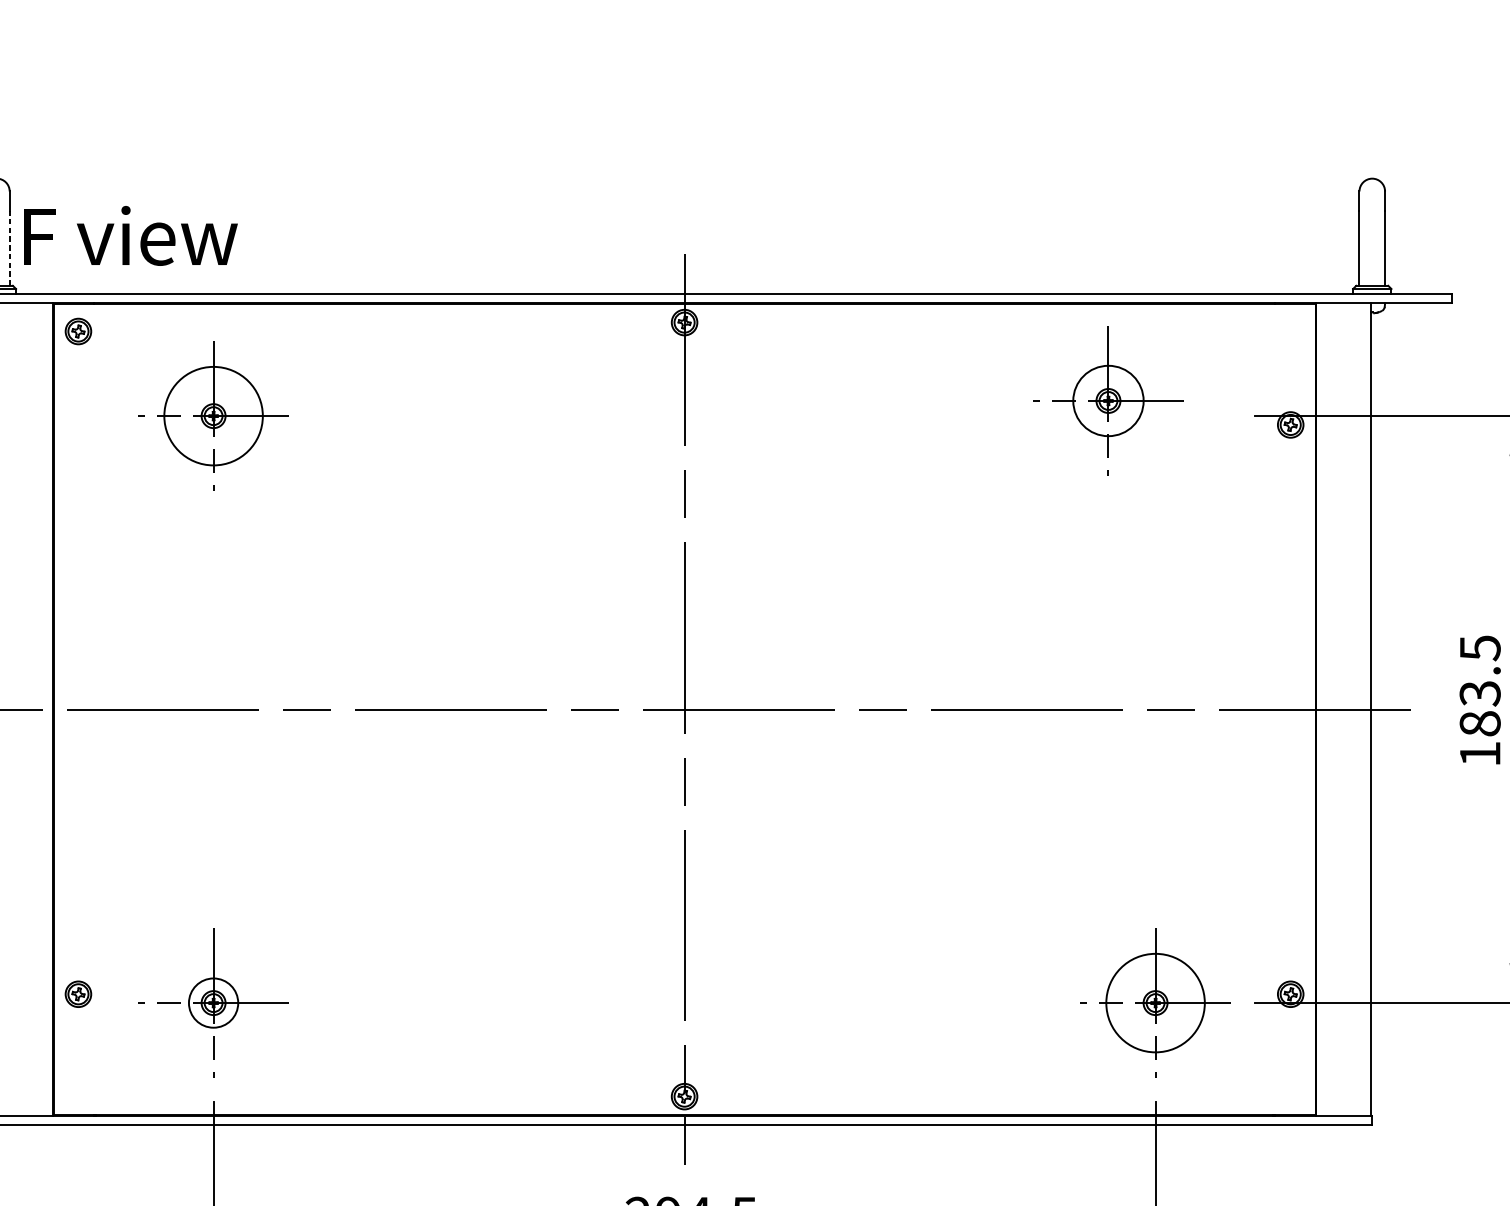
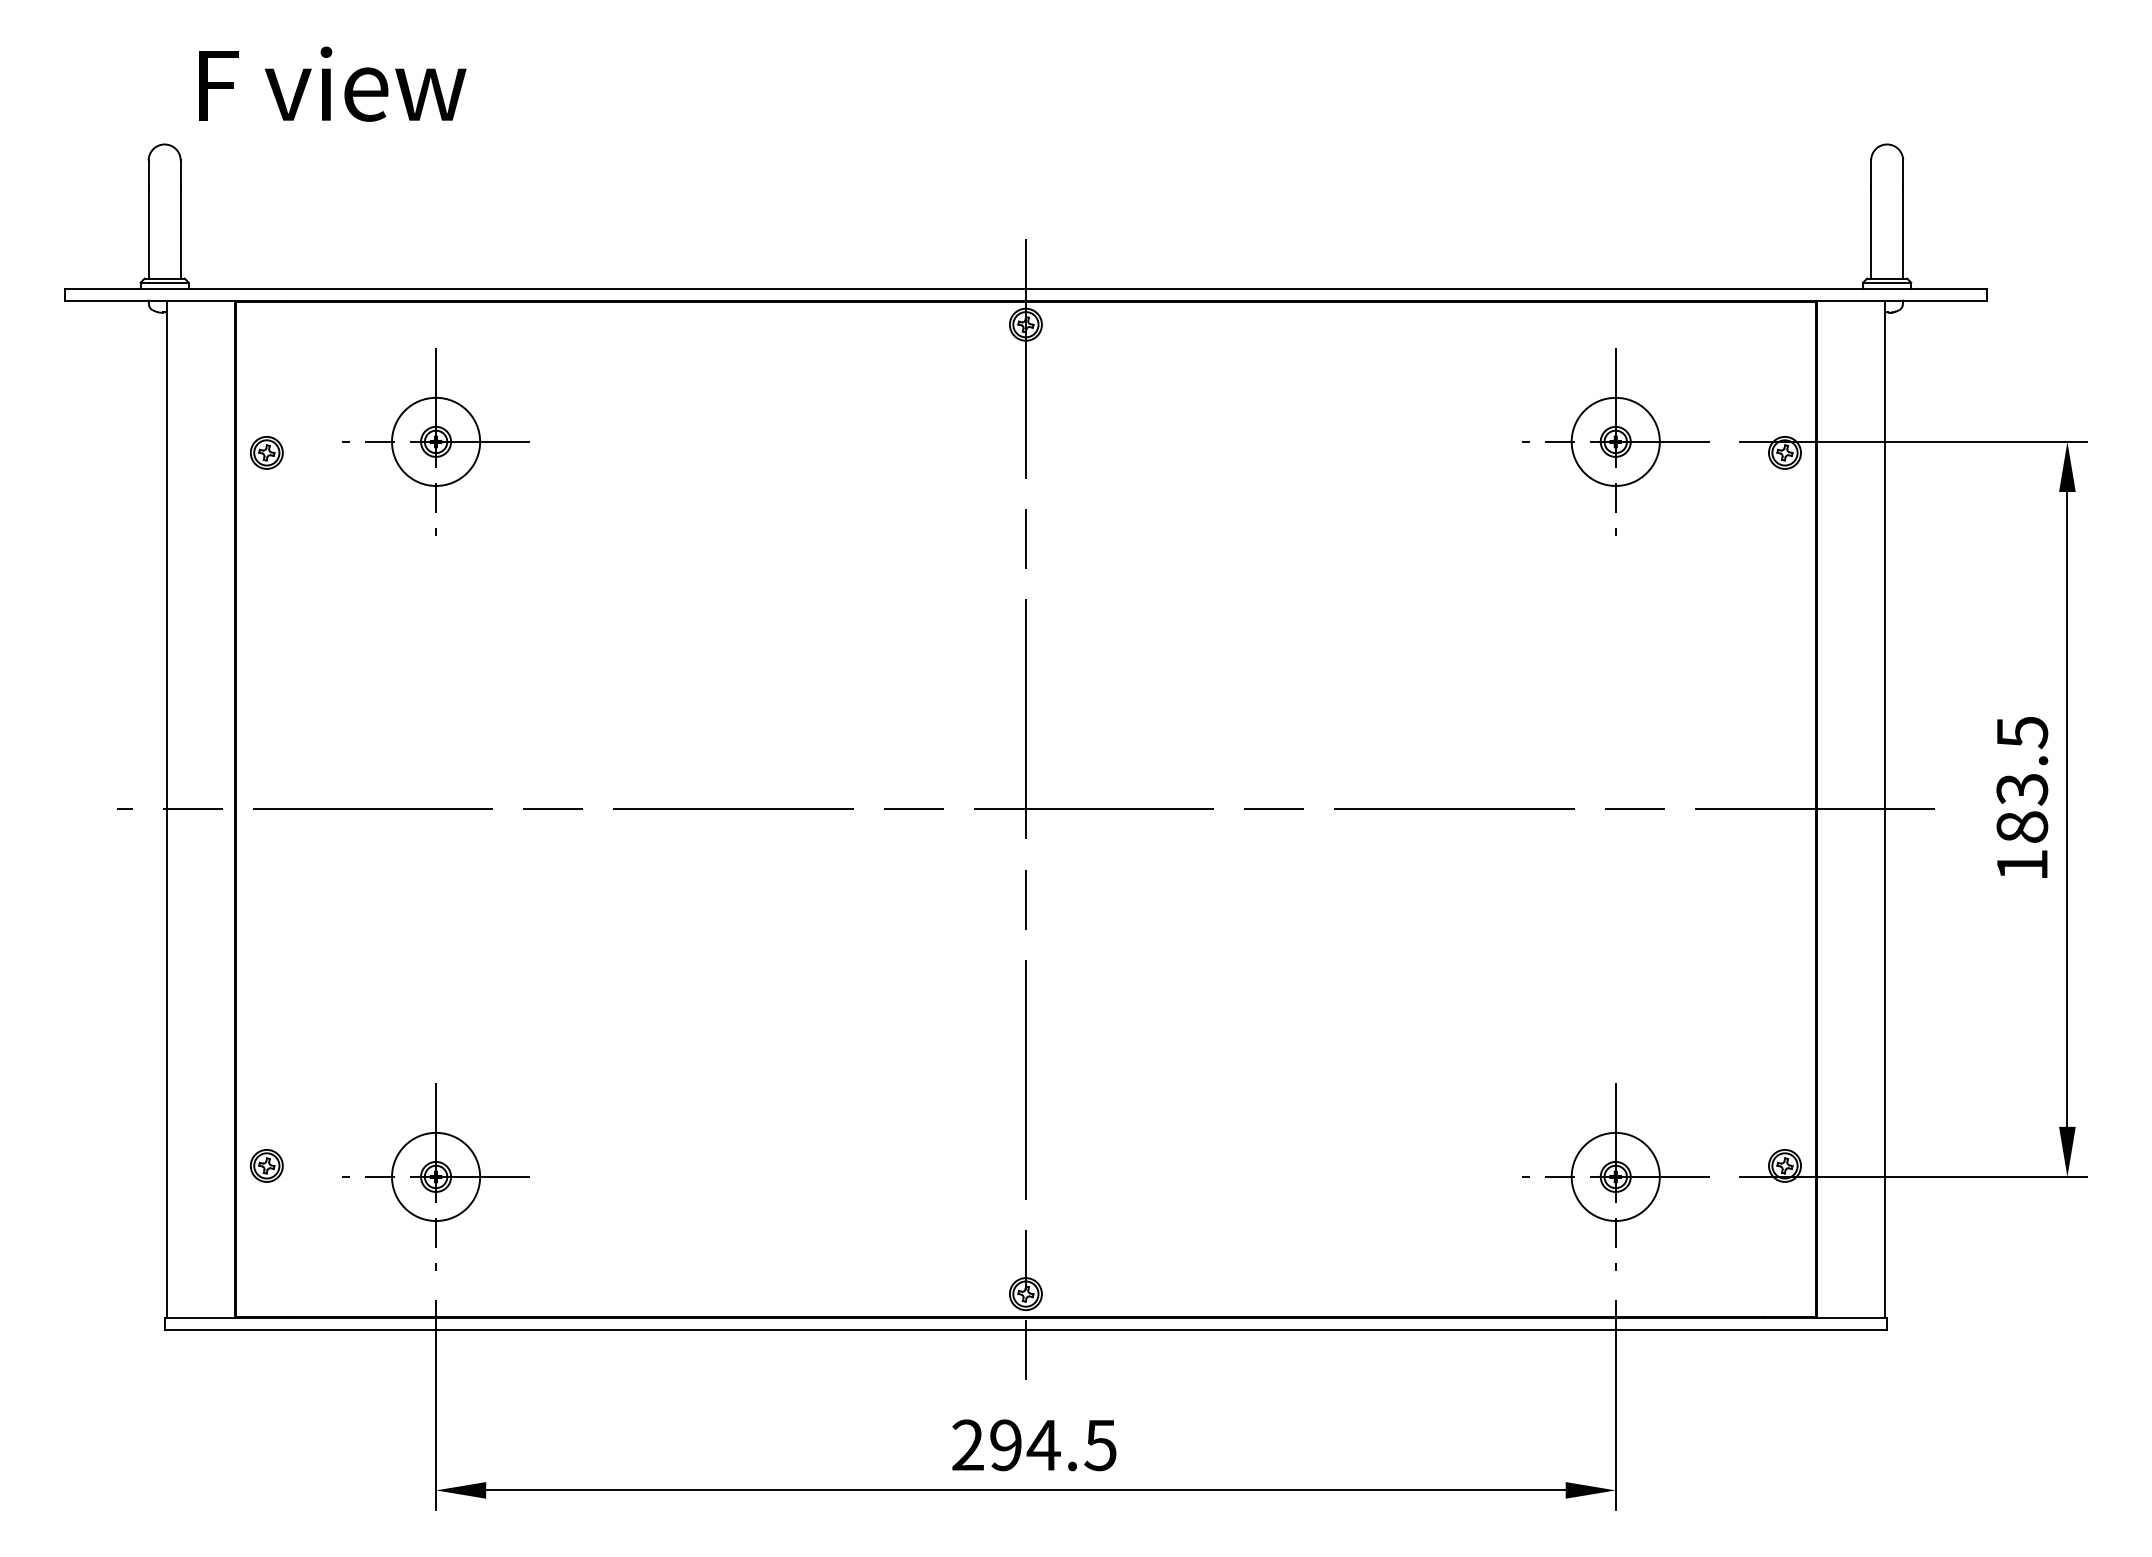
text: (130, 235) -> (332, 83), moved
line: (9, 248) -> (180, 231), dashed -> solid
part: (78, 331) -> (266, 452), moved
part: (1108, 400) -> (1615, 441), moved
circle: (213, 415) -> (436, 441), size x0.71
circle: (213, 1002) -> (436, 1176), size x1.43
circle: (1155, 1002) -> (1615, 1176), size x0.71

